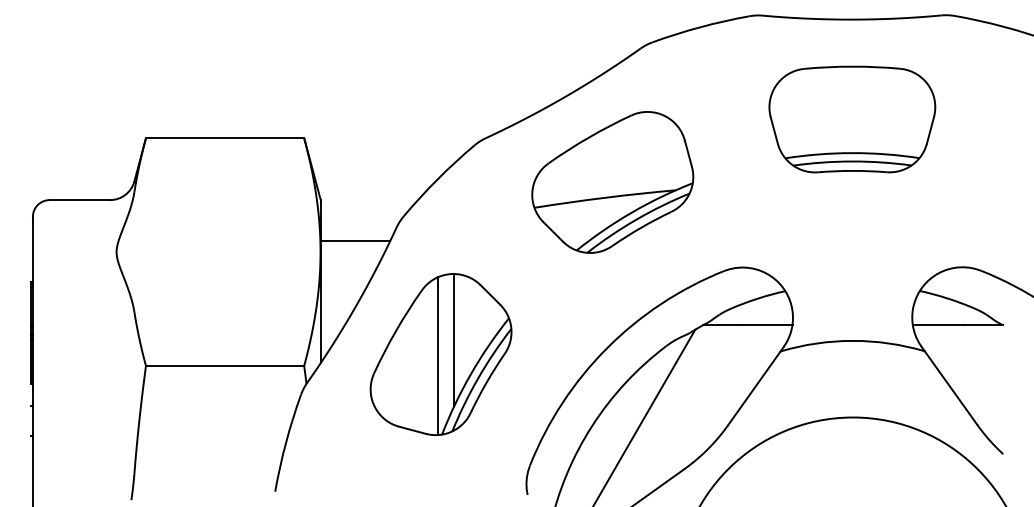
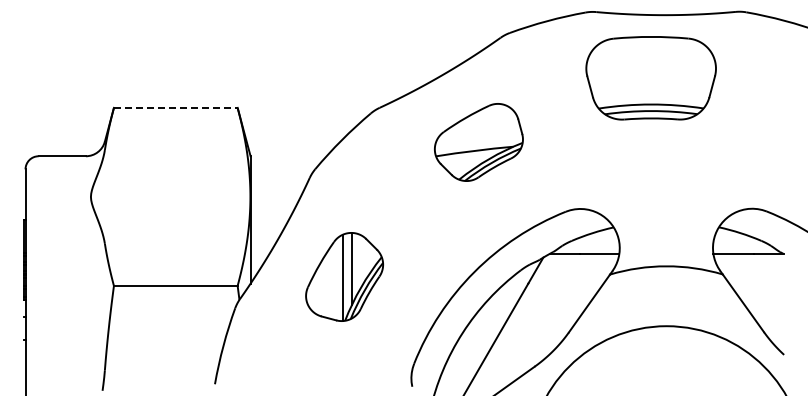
part: (851, 119) -> (650, 78), moved
line: (224, 137) -> (175, 107), solid -> dashed
part: (612, 182) -> (478, 142), size x0.7
line: (355, 241) -> (277, 188), removed
part: (440, 353) -> (344, 276), size x0.7

